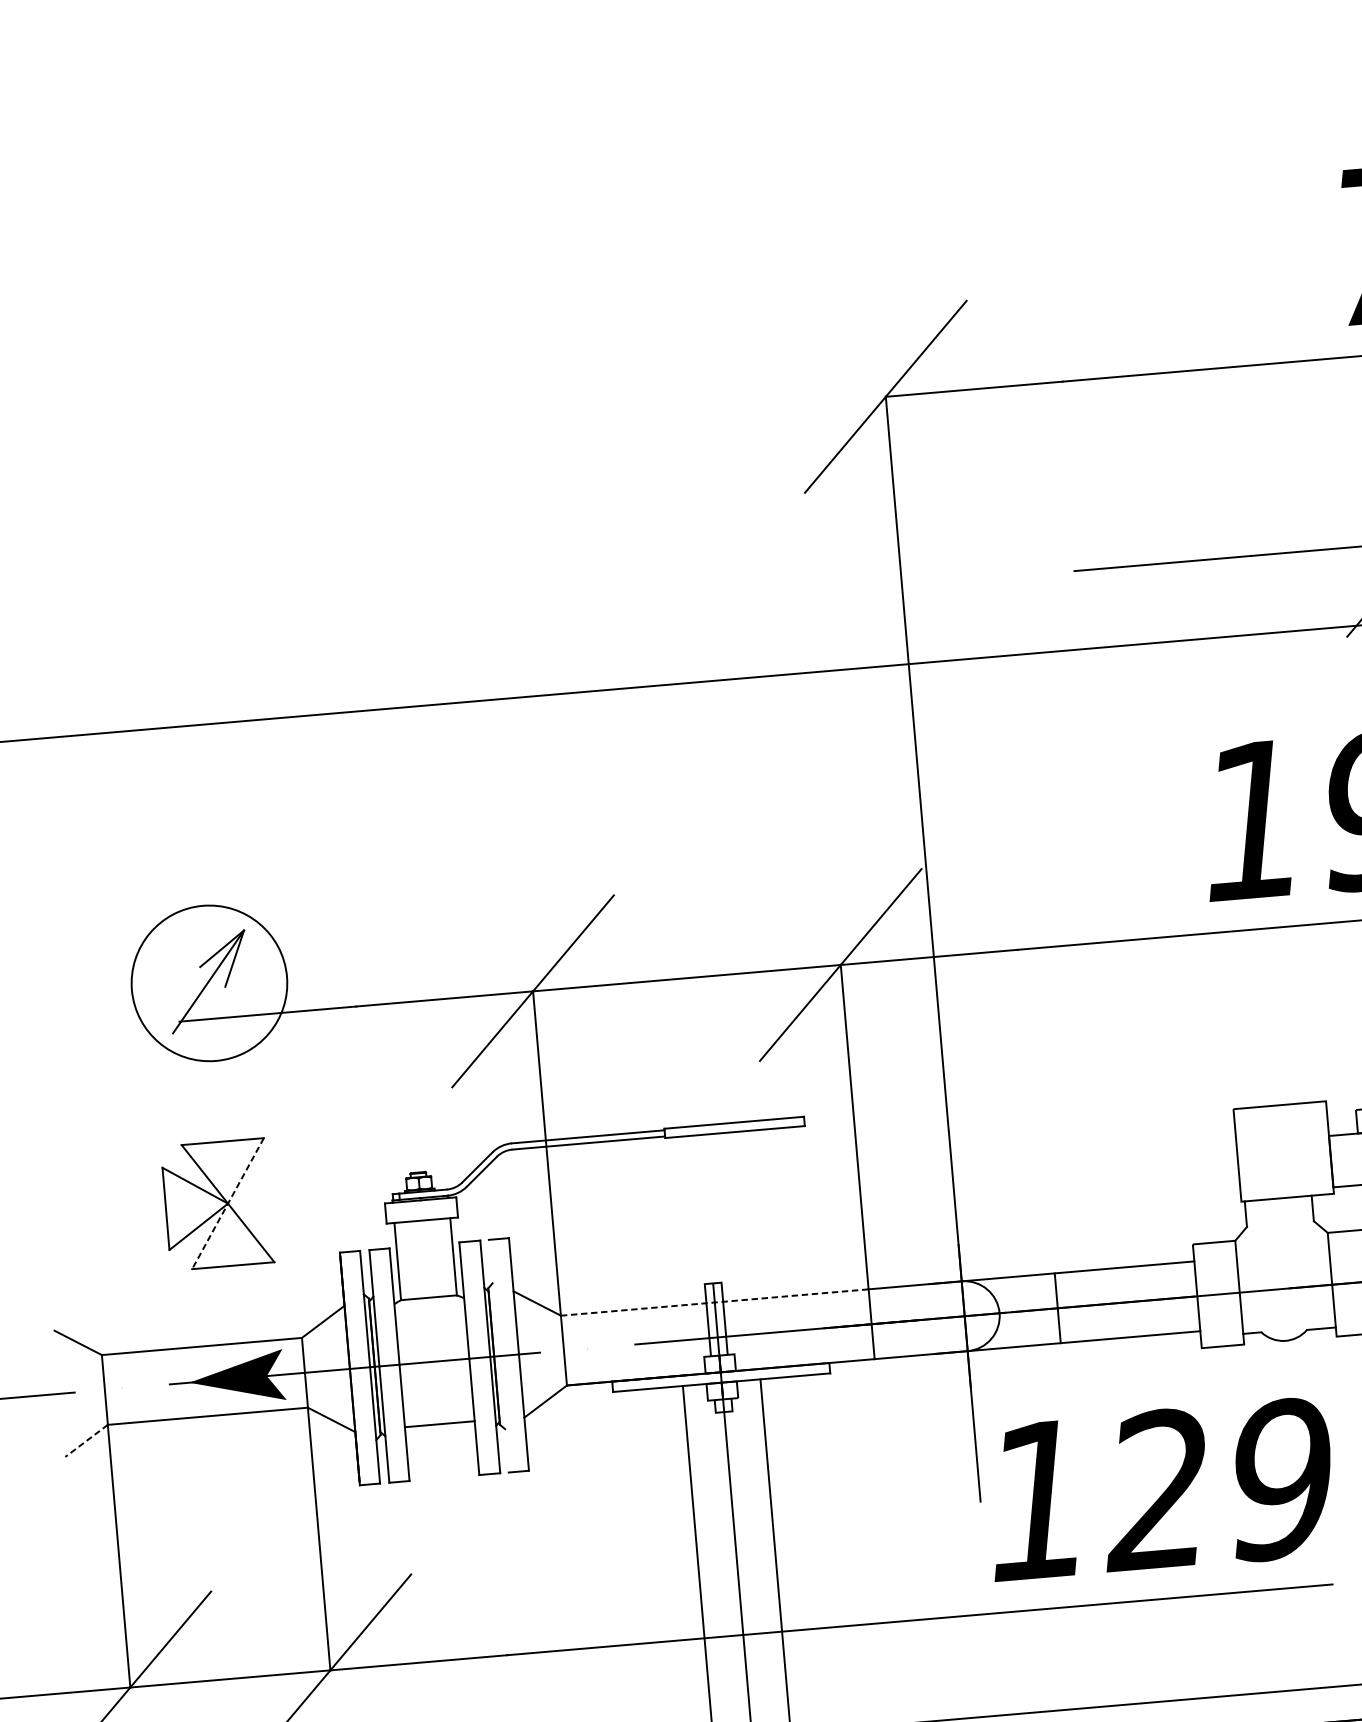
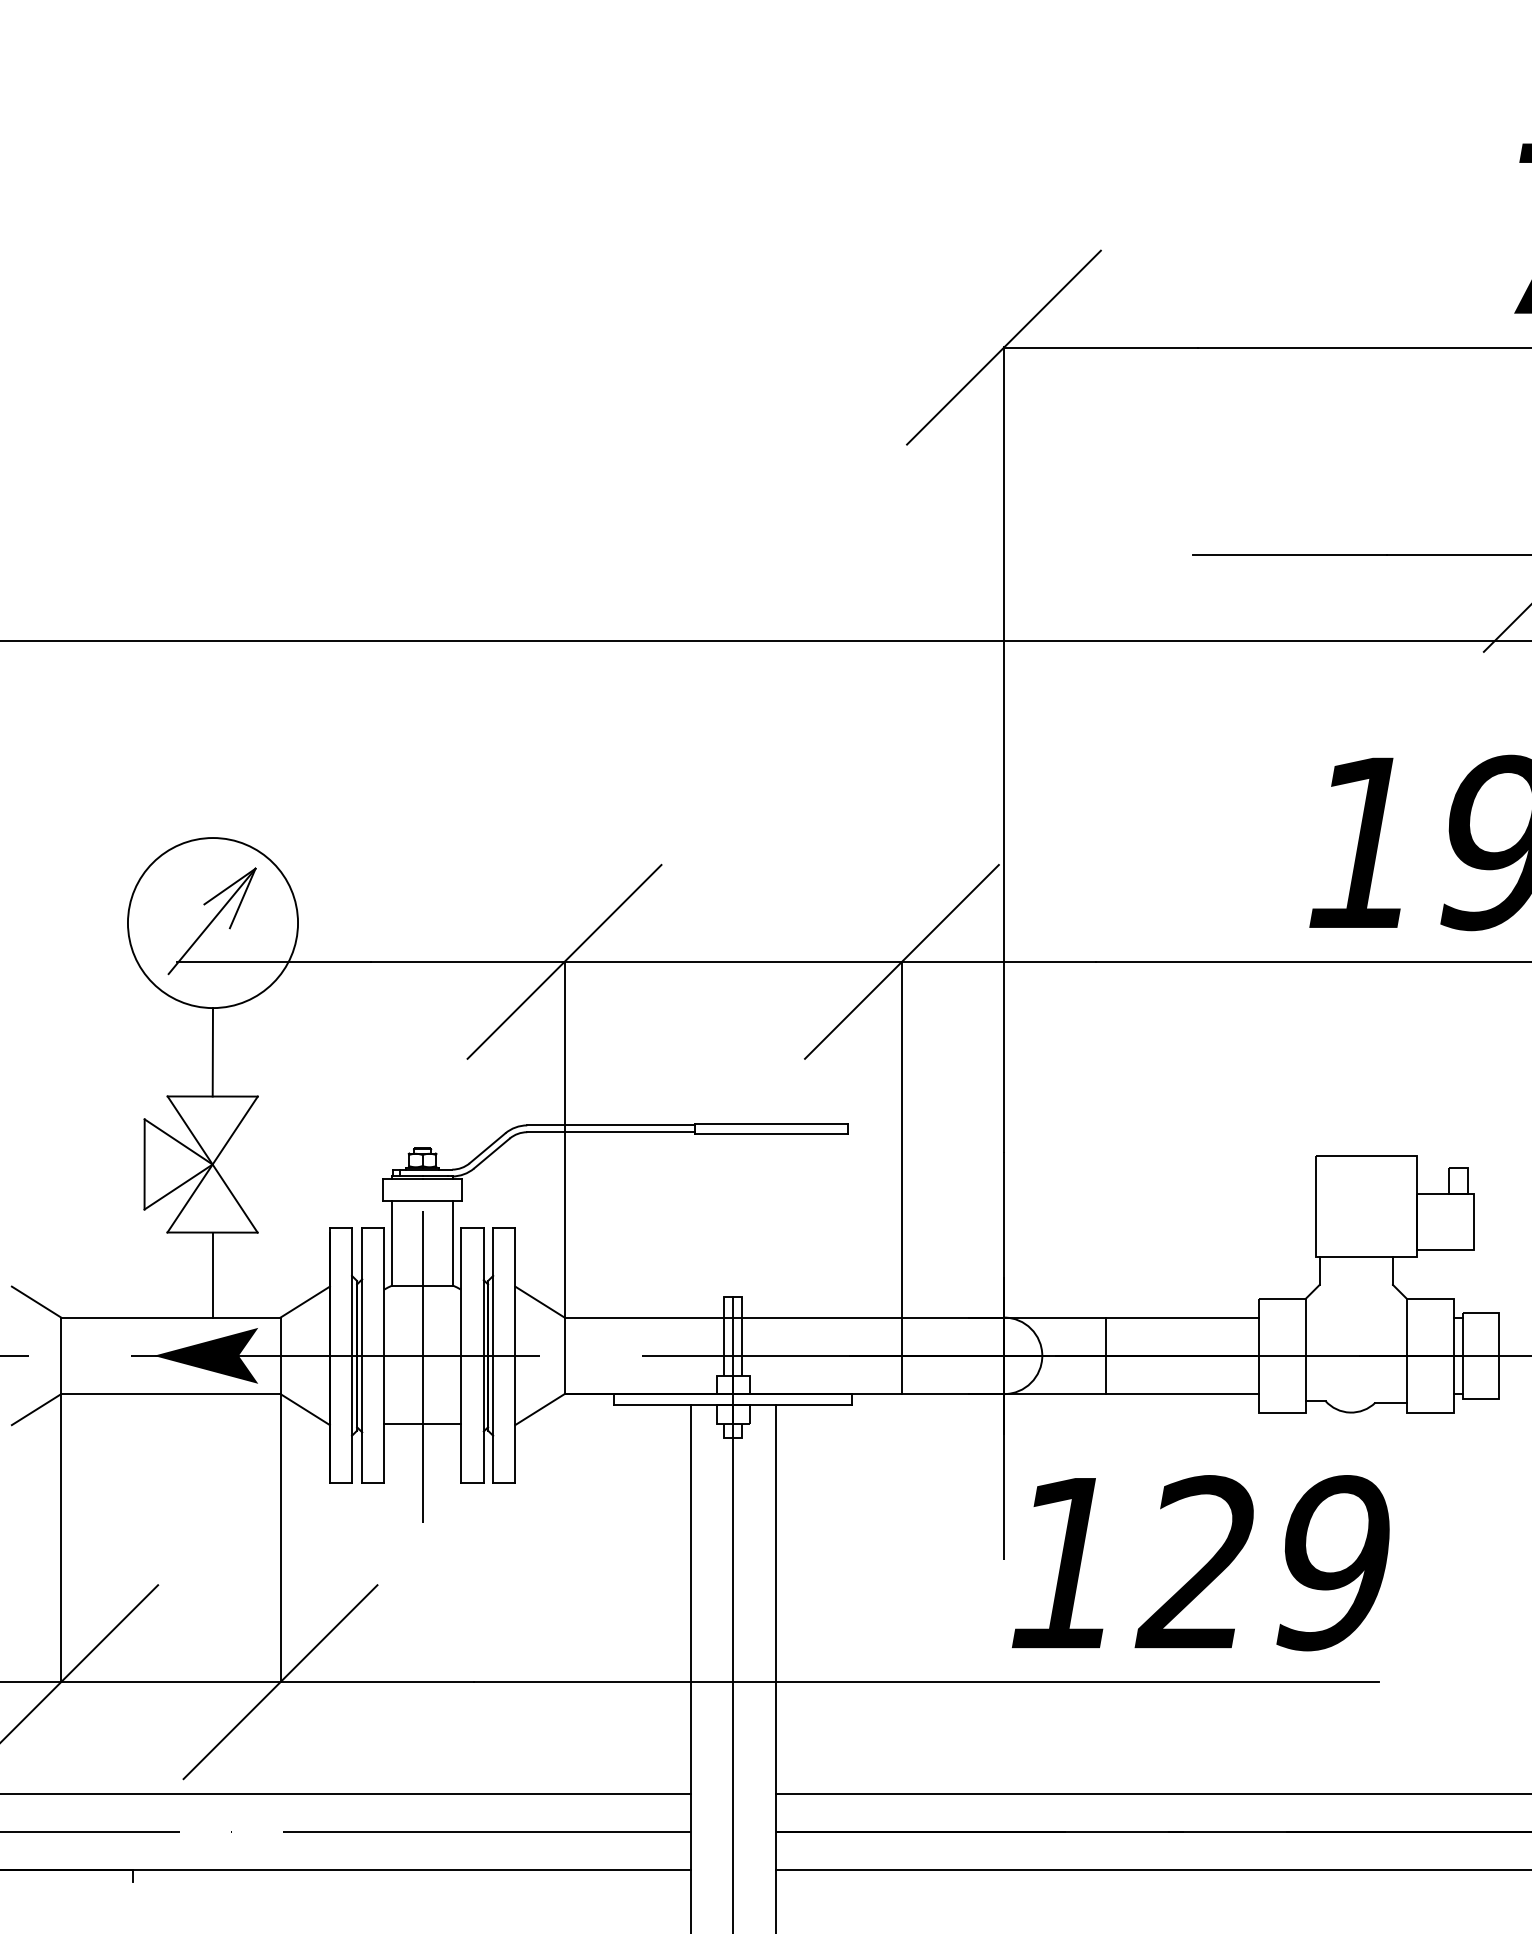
line: (219, 1101) -> (212, 1052), added
line: (227, 1203) -> (212, 1164), dashed -> solid
line: (714, 1302) -> (733, 1317), dashed -> solid
line: (236, 1303) -> (212, 1274), added
line: (499, 1355) -> (493, 1355), added
line: (435, 1372) -> (422, 1367), added
line: (86, 1440) -> (36, 1409), dashed -> solid

